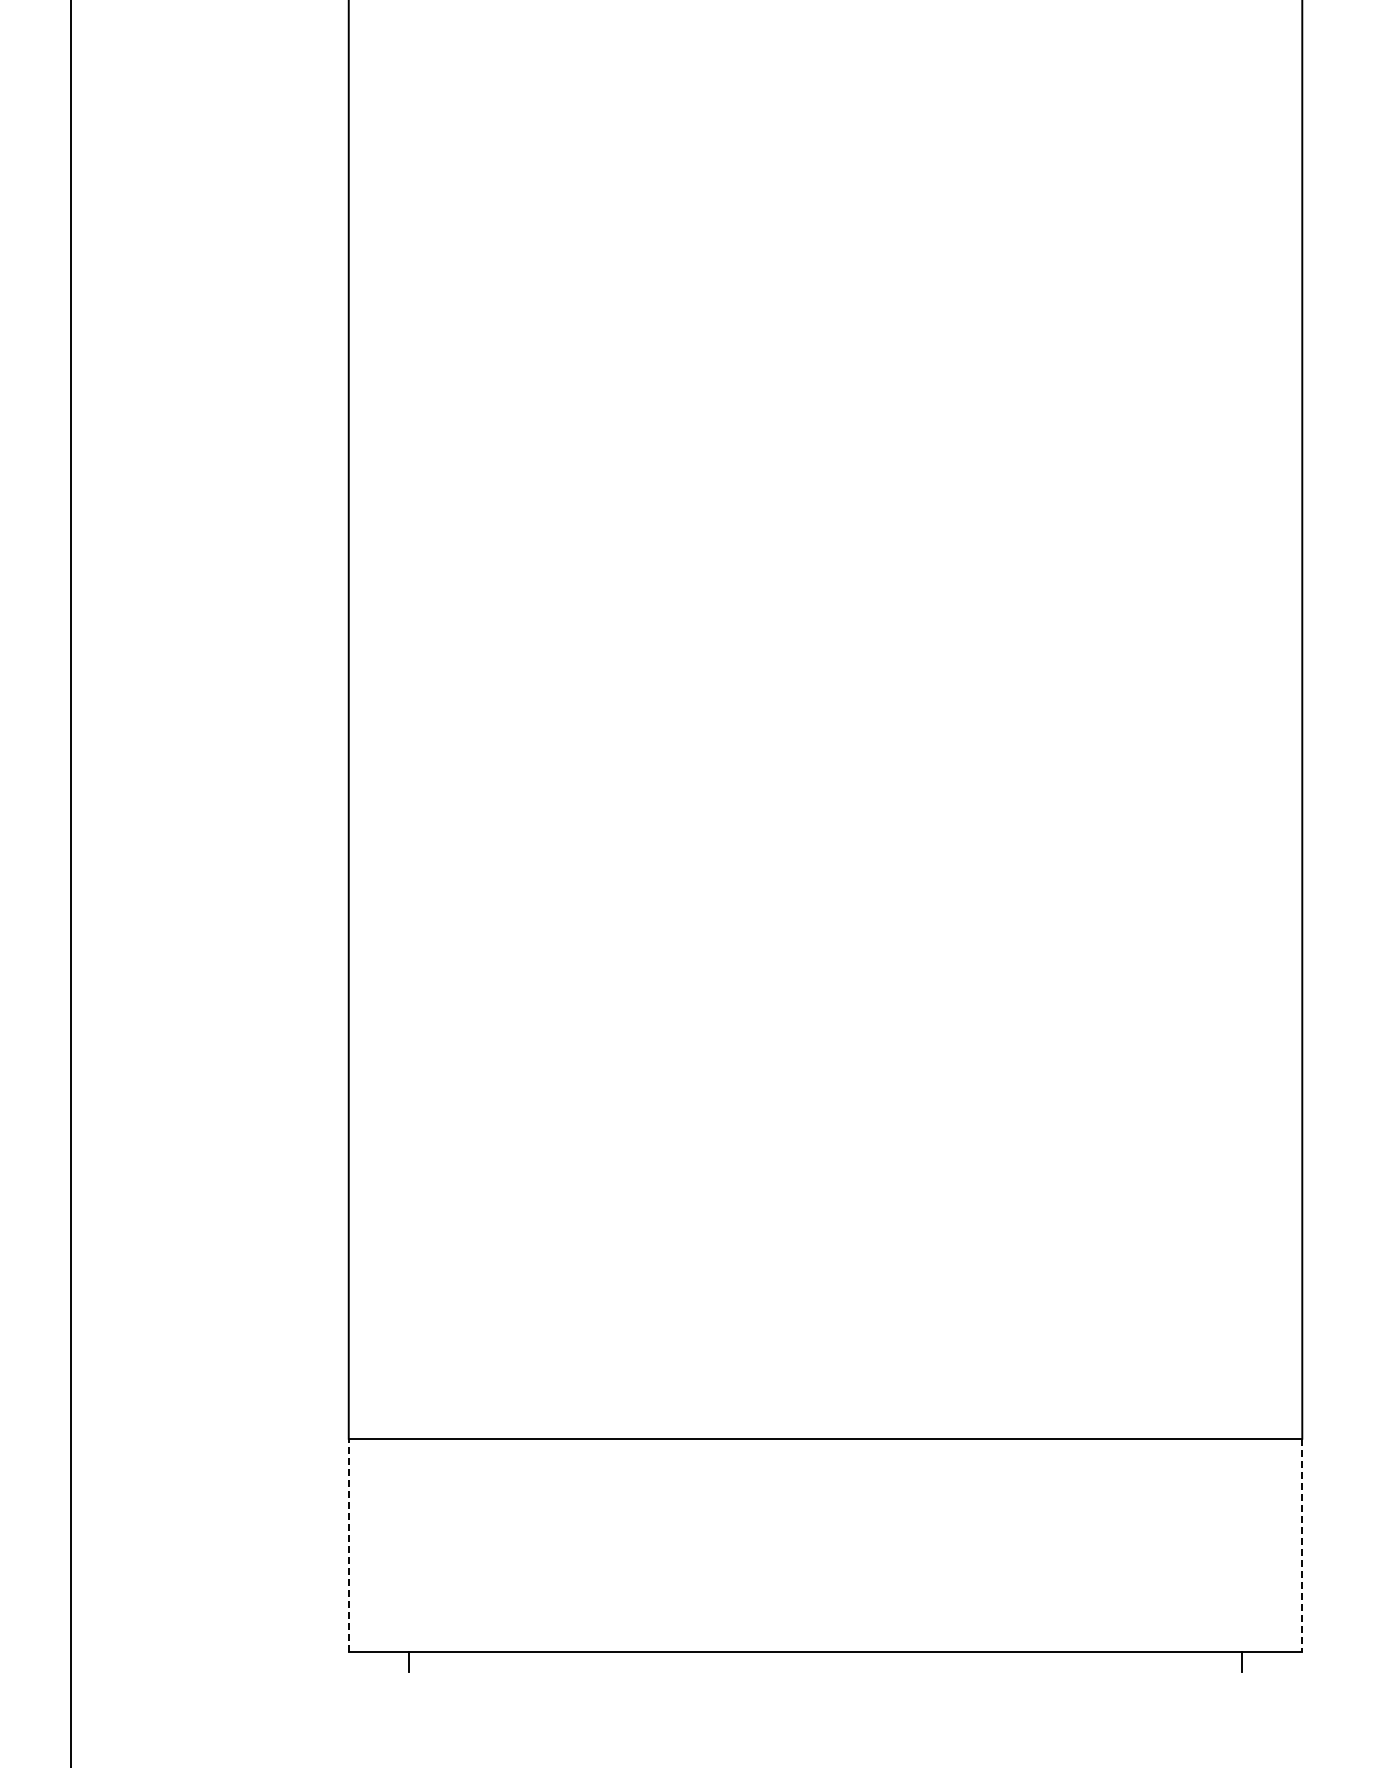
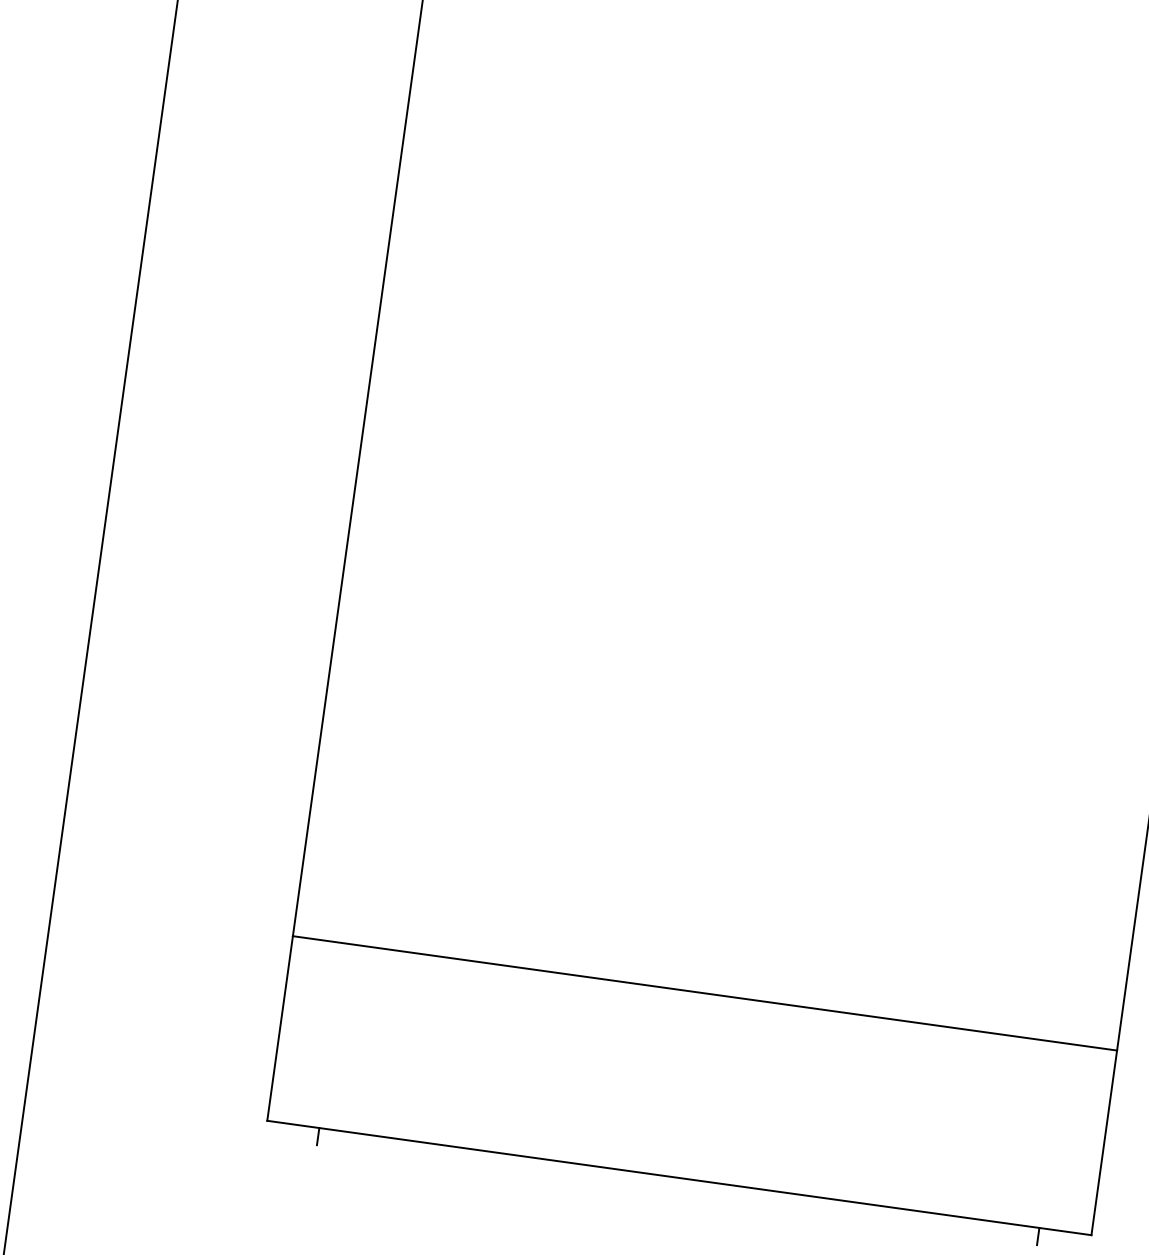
line: (348, 1545) -> (279, 1028), dashed -> solid
line: (1302, 1545) -> (1104, 1142), dashed -> solid

